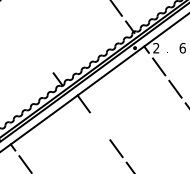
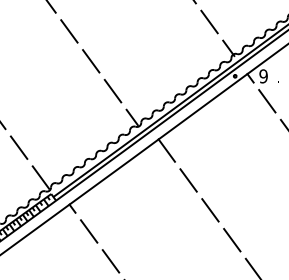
line: (10, 14) -> (69, 31), added
line: (27, 37) -> (91, 61), added
text: (156, 48) -> (263, 76), 2 -> 9
line: (43, 58) -> (112, 90), added
line: (100, 126) -> (188, 180), added

